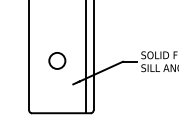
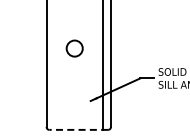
circle: (57, 60) -> (74, 48), moved
line: (61, 112) -> (78, 129), solid -> dashed

